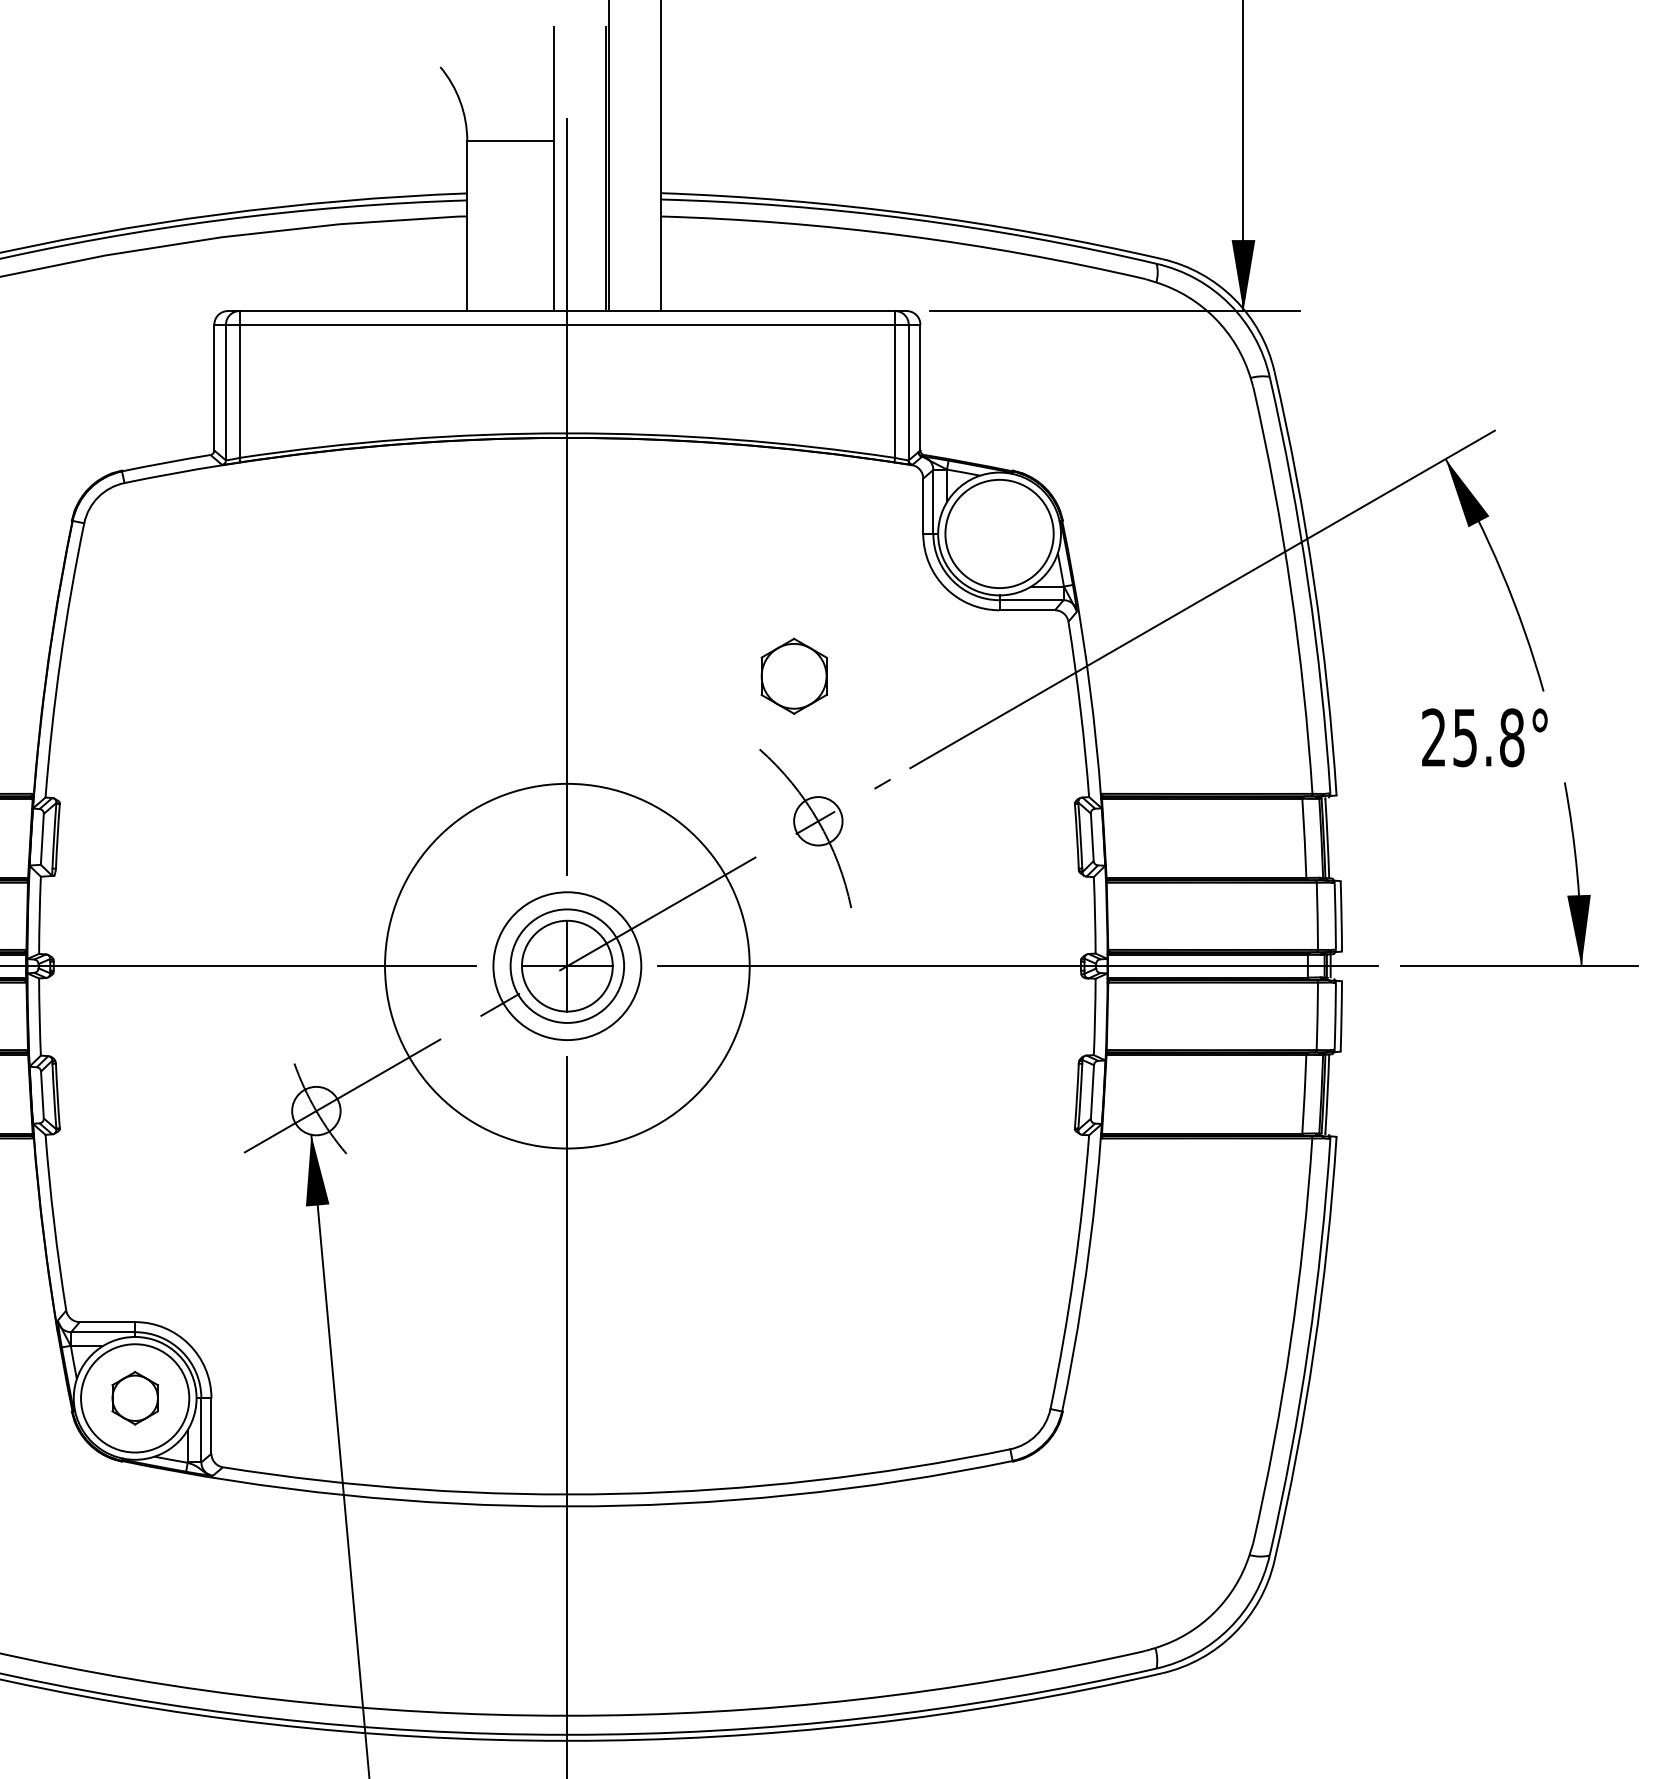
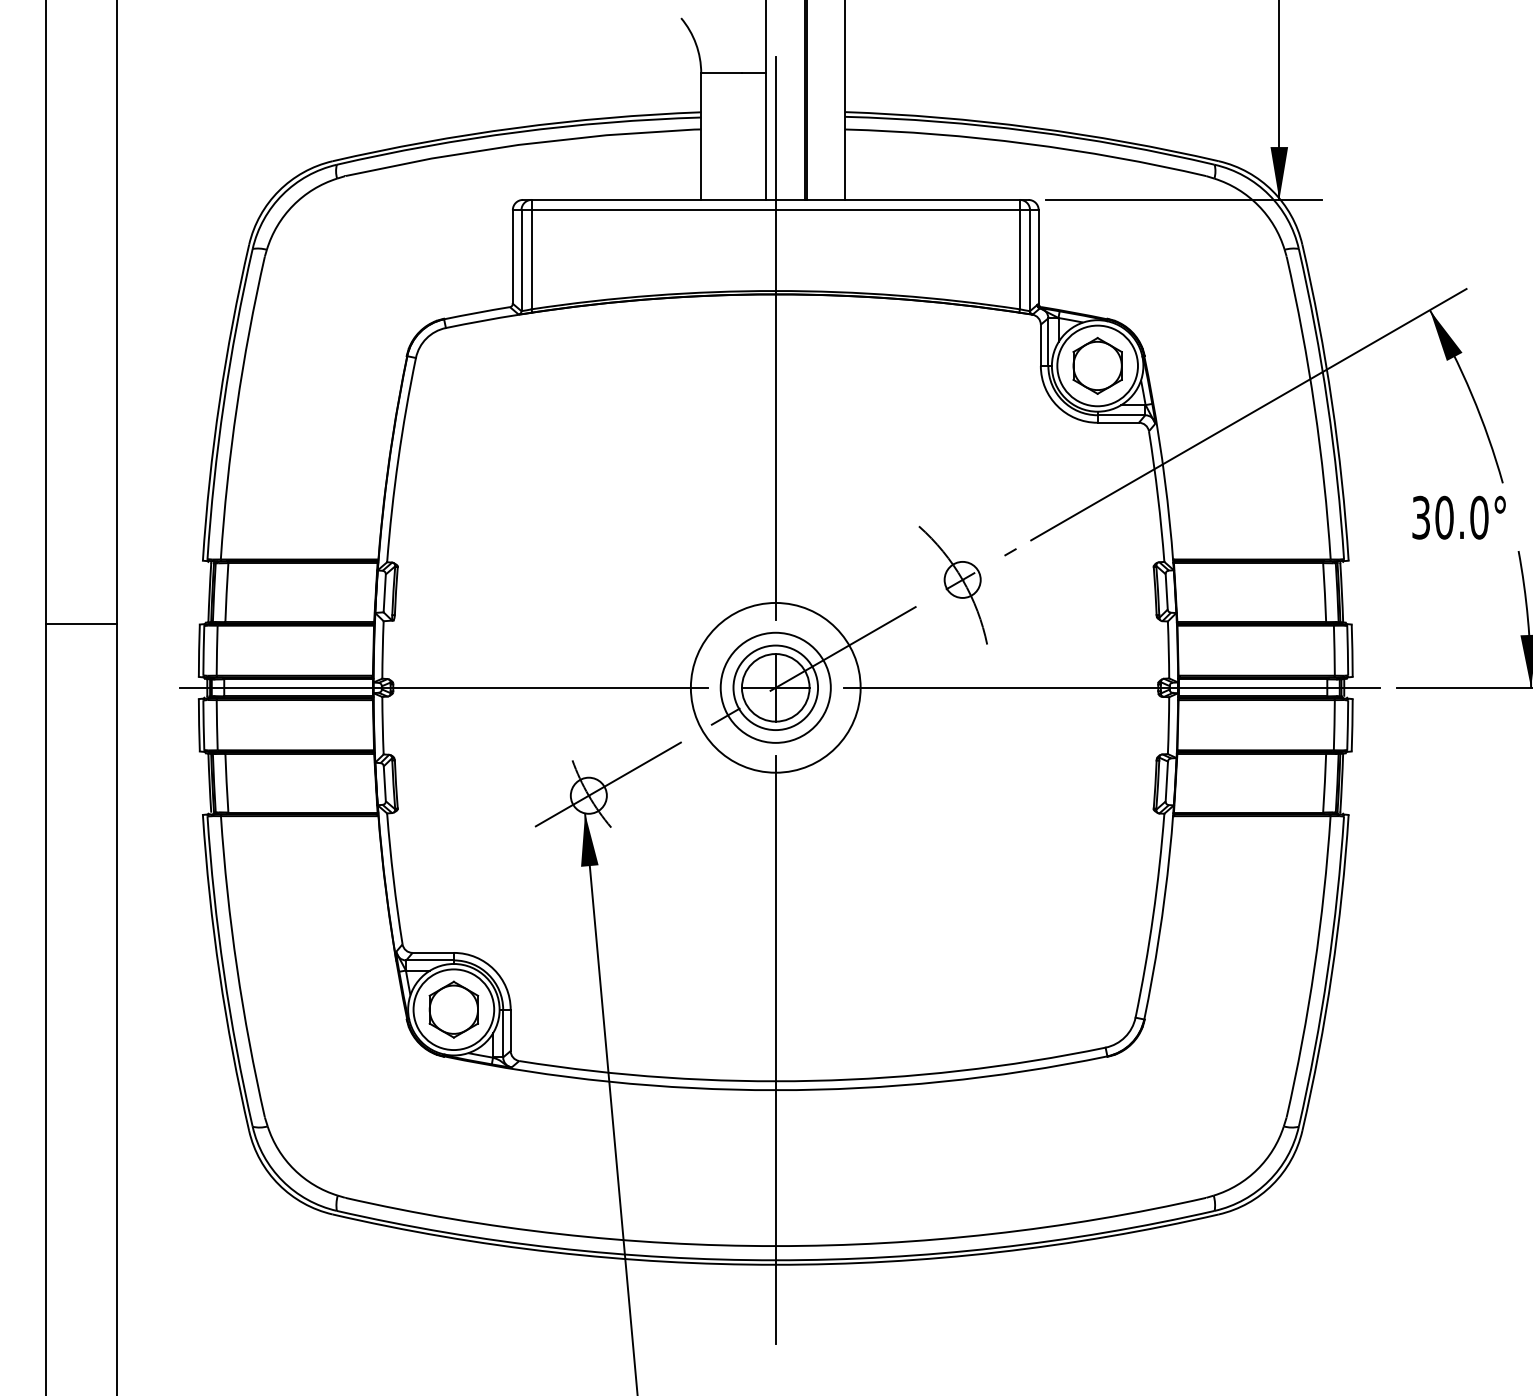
part: (793, 675) -> (1097, 365), moved
text: (1473, 737) -> (1450, 517), 25.8° -> 30.0°
circle: (567, 965) -> (775, 687), size x0.62
part: (134, 1398) -> (453, 1009), size x1.43

